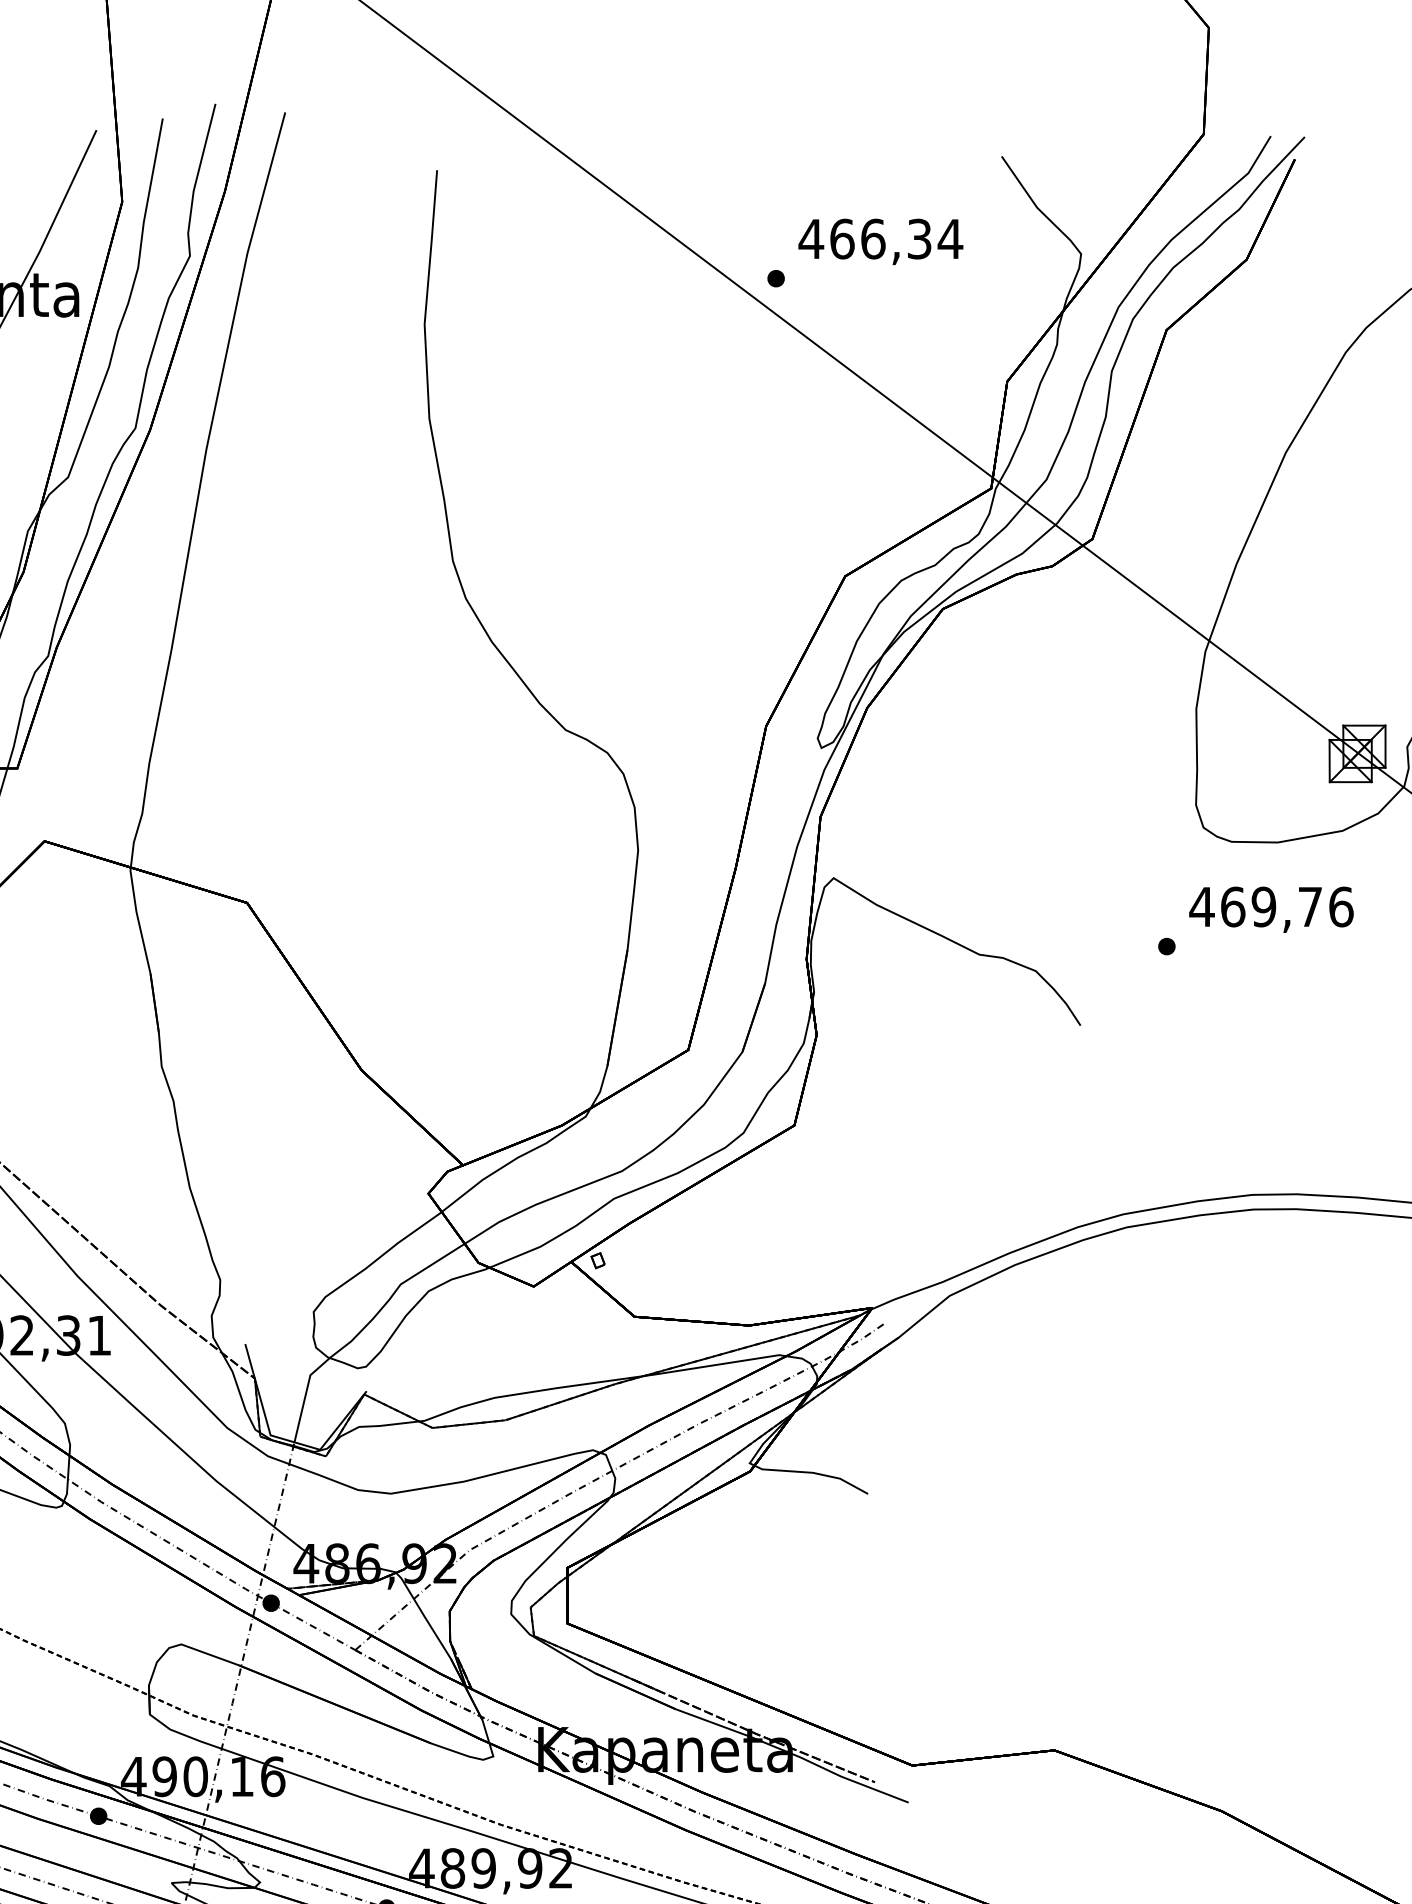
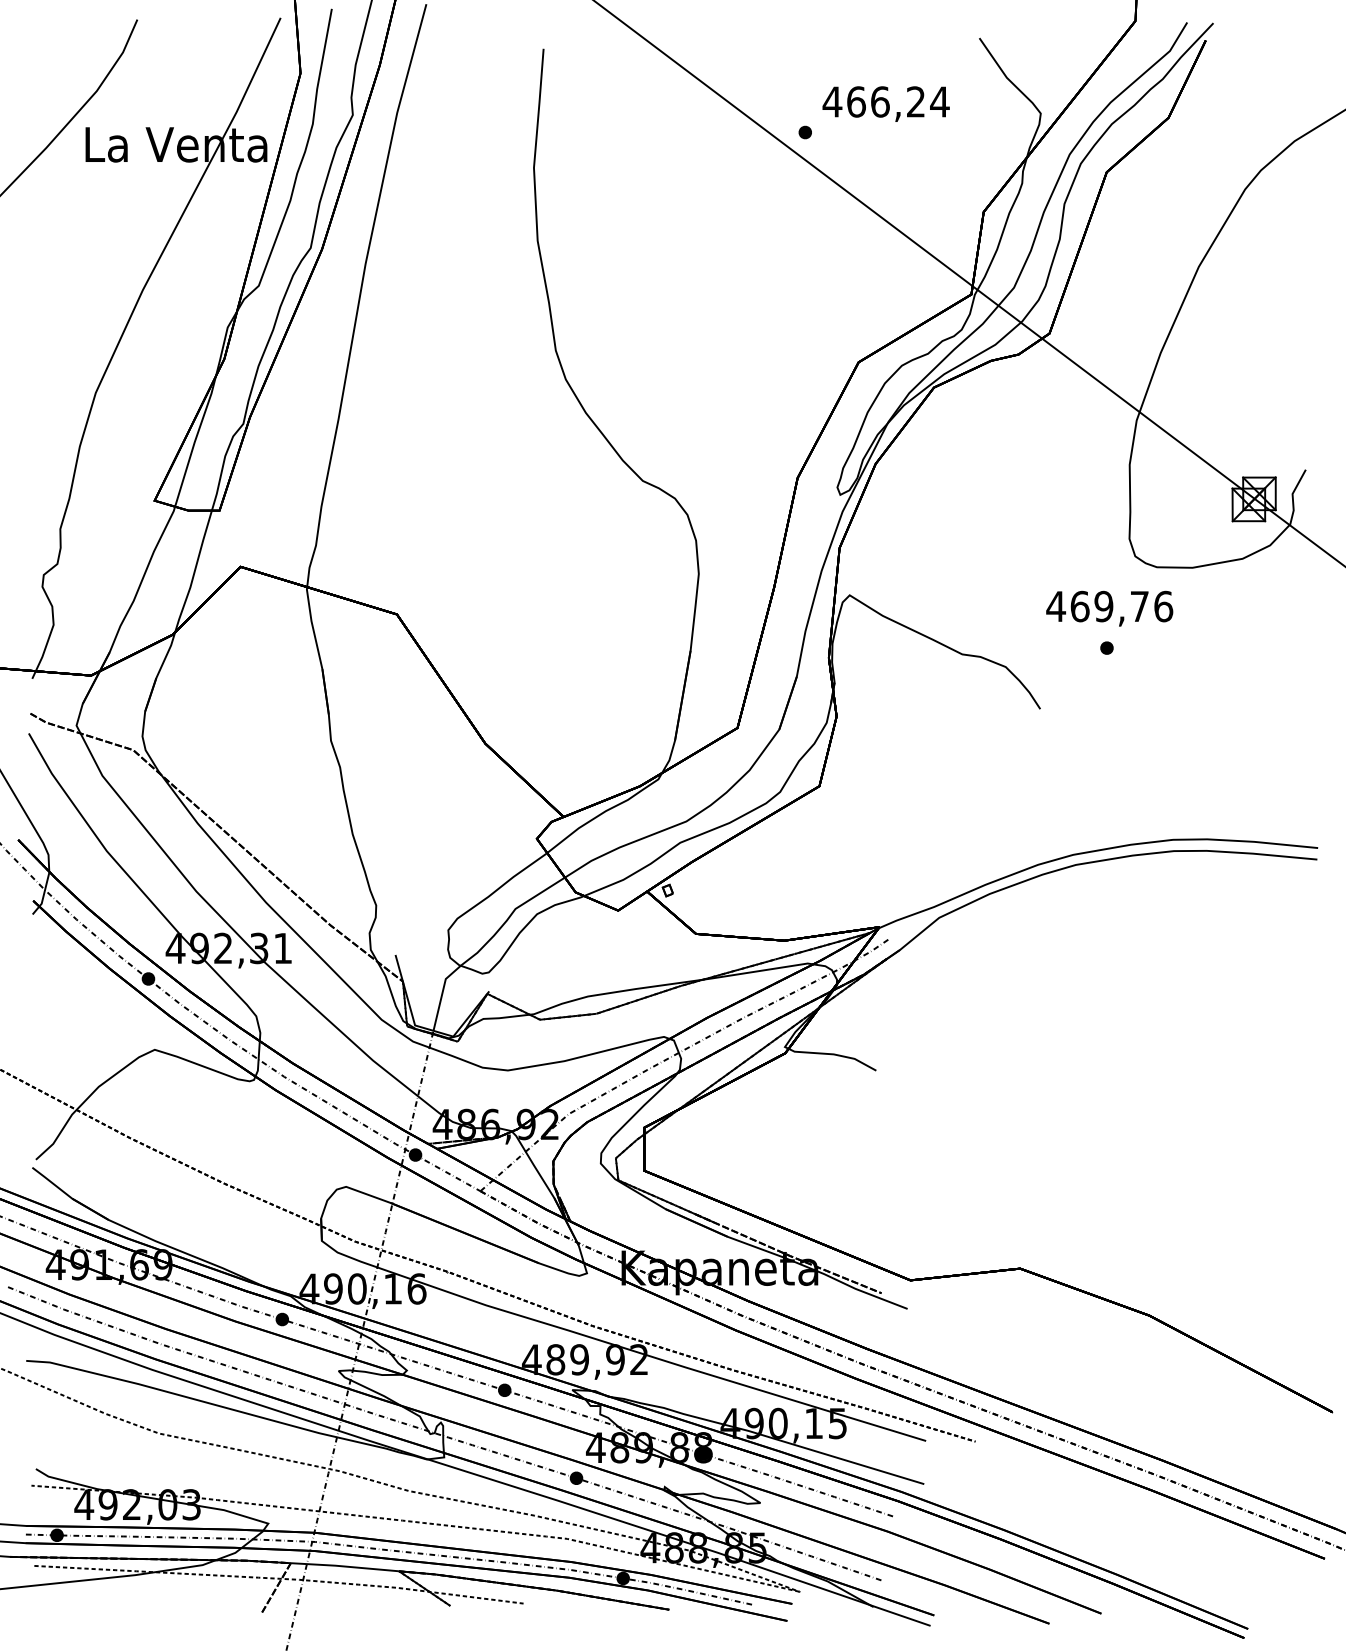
text: (920, 238) -> (916, 101), 466,34 -> 466,24
text: (1271, 909) -> (1109, 608), moved

